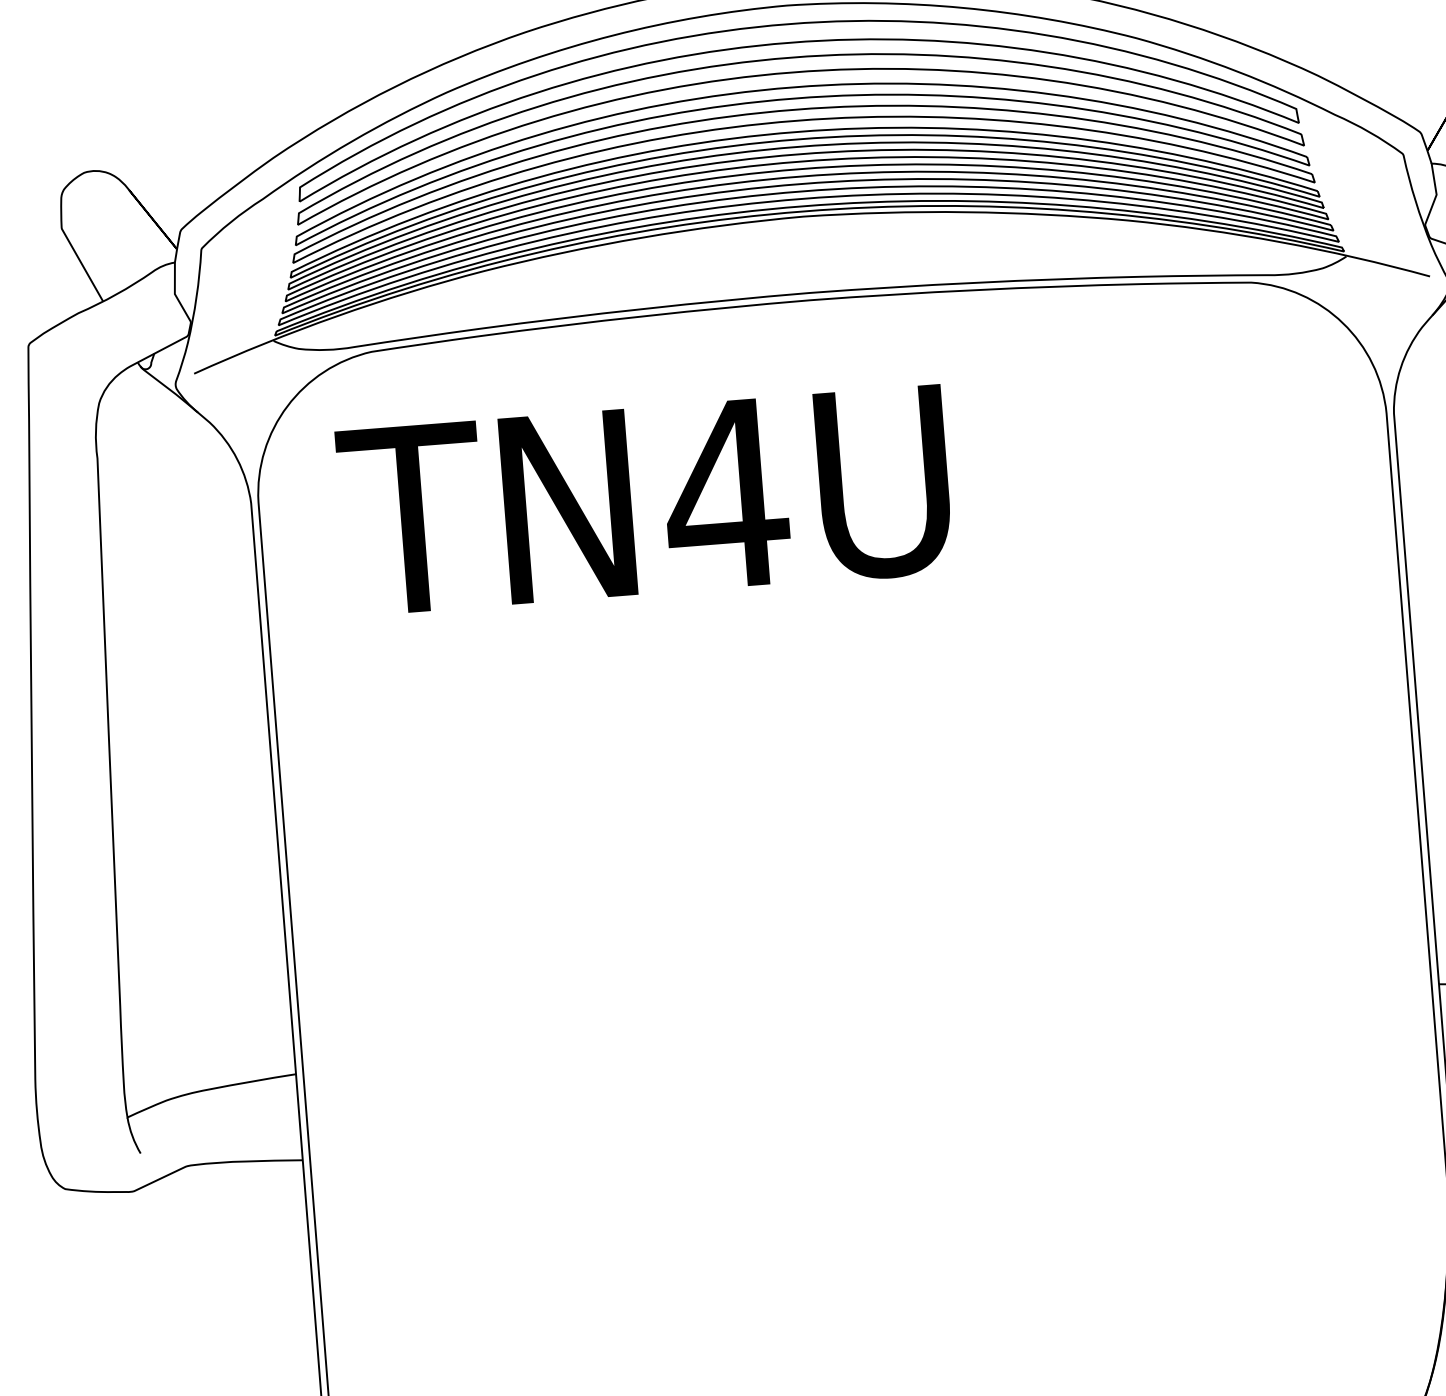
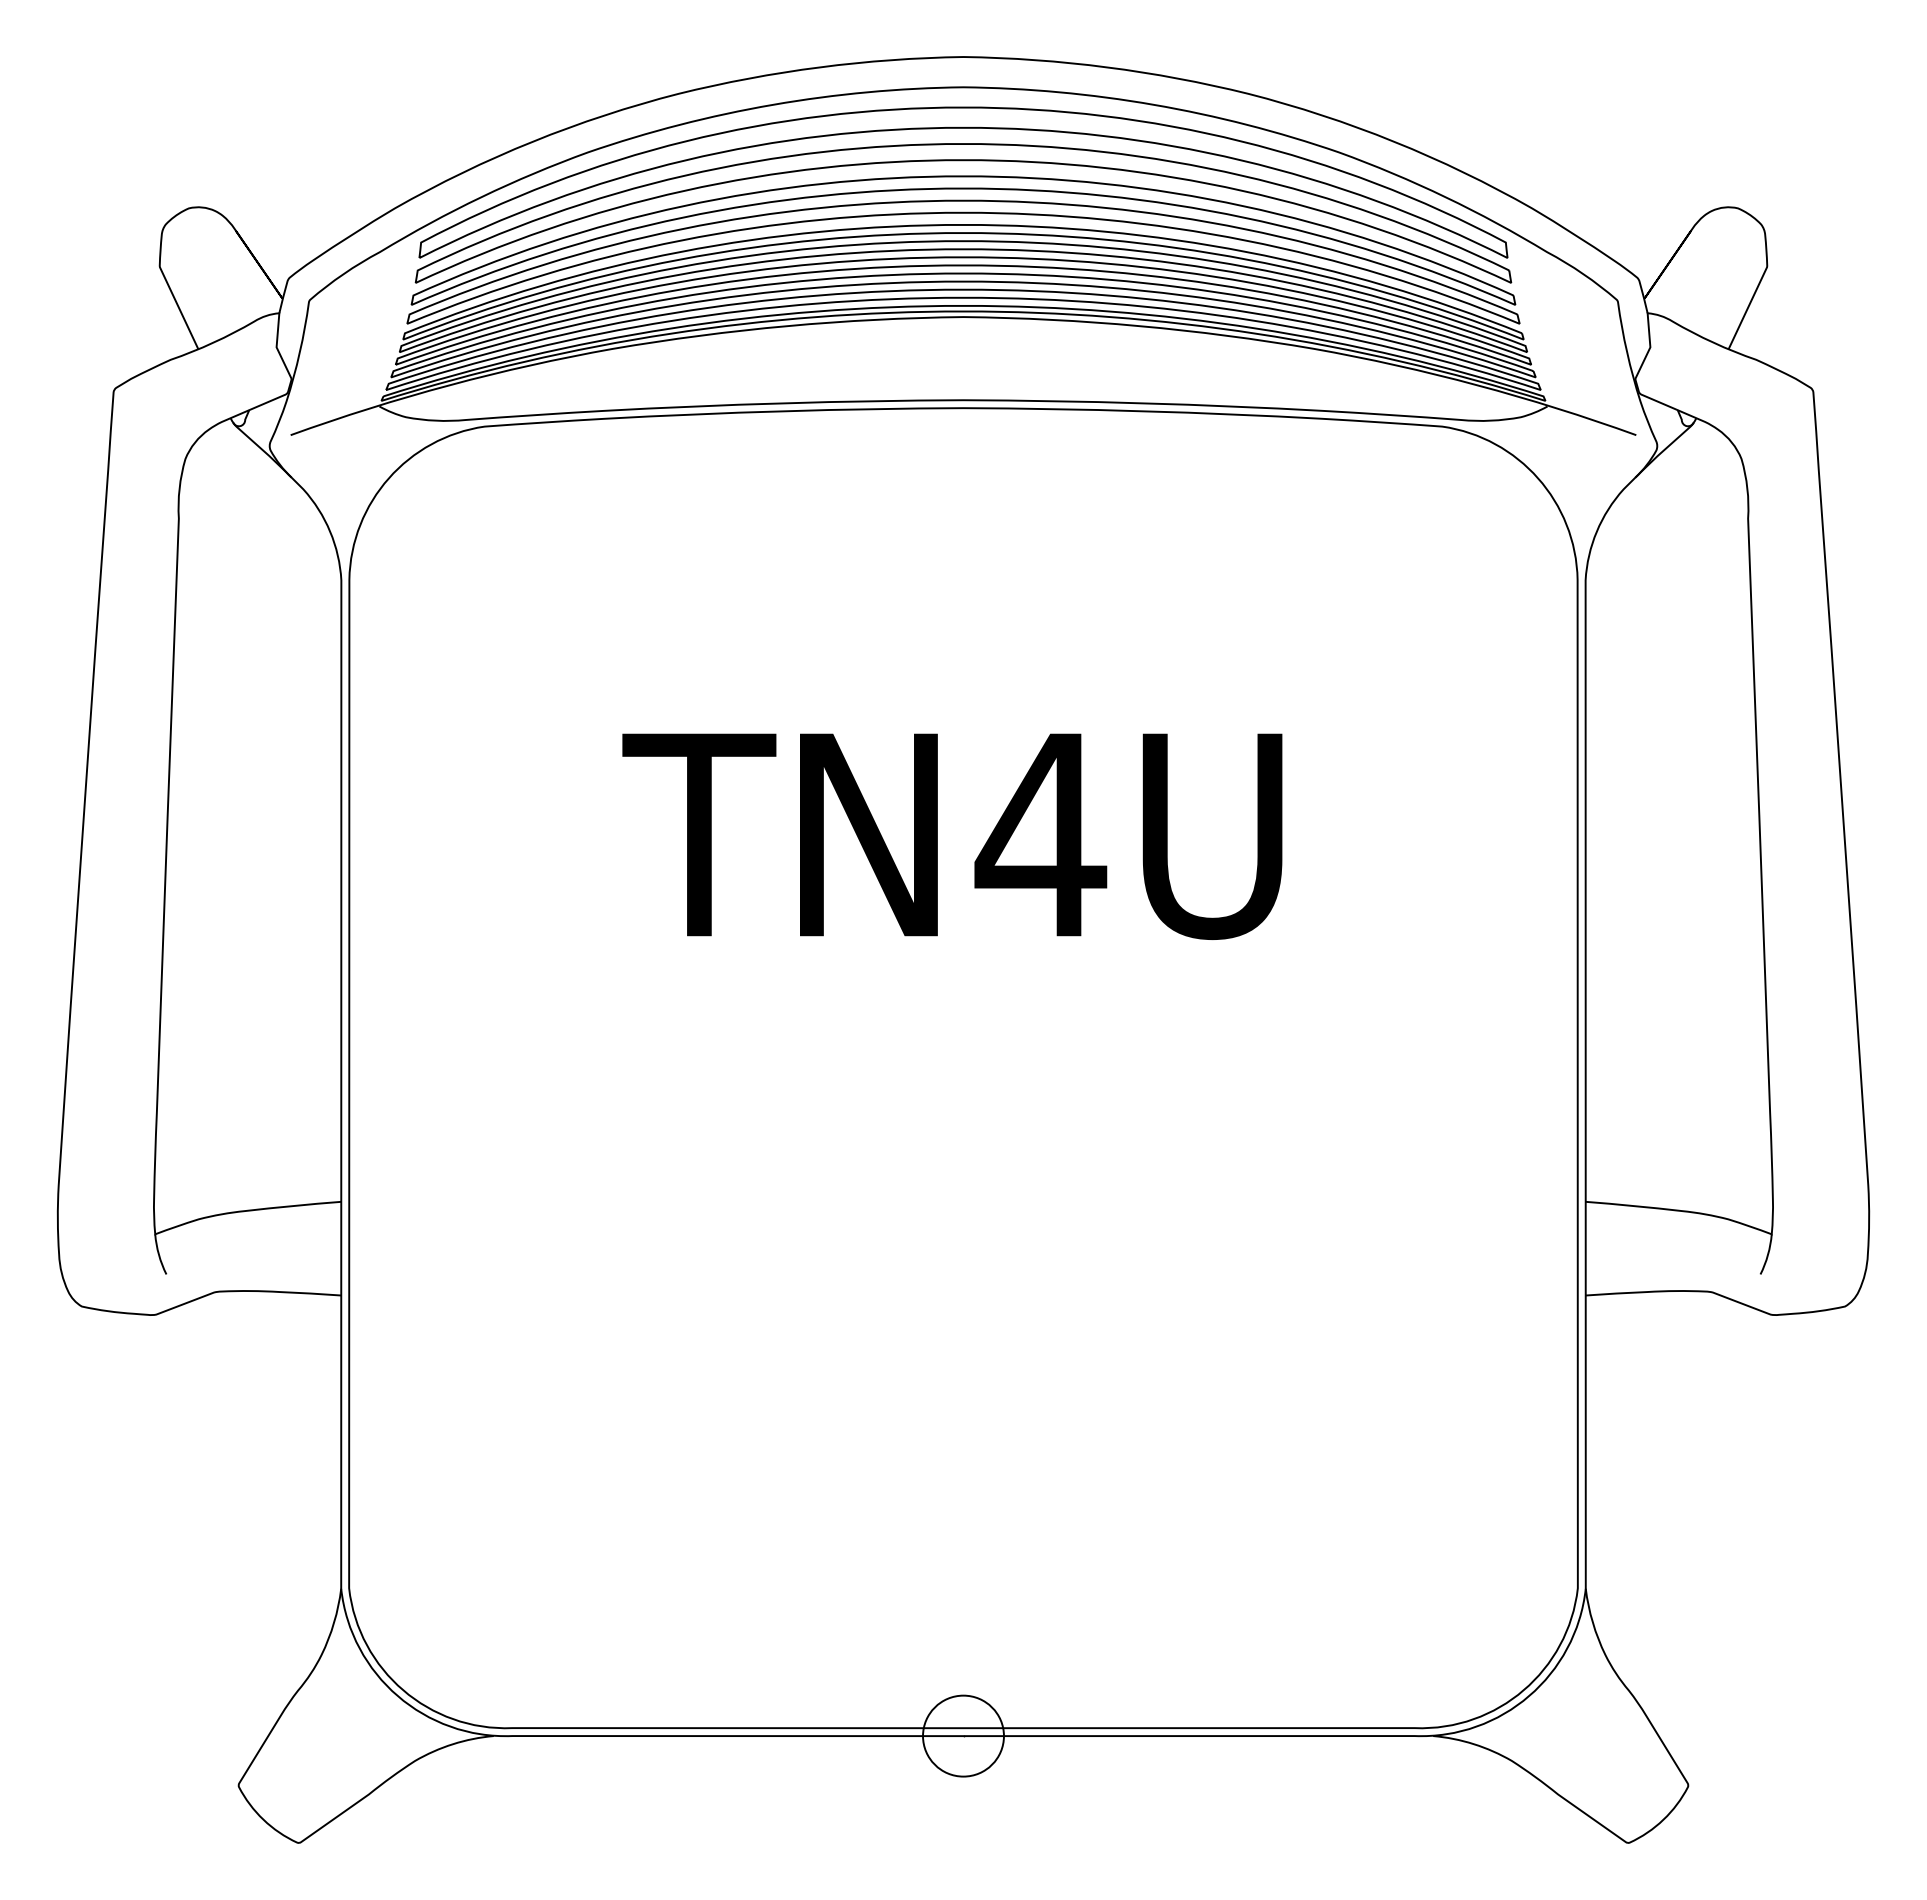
text: (644, 502) -> (952, 836), moved

